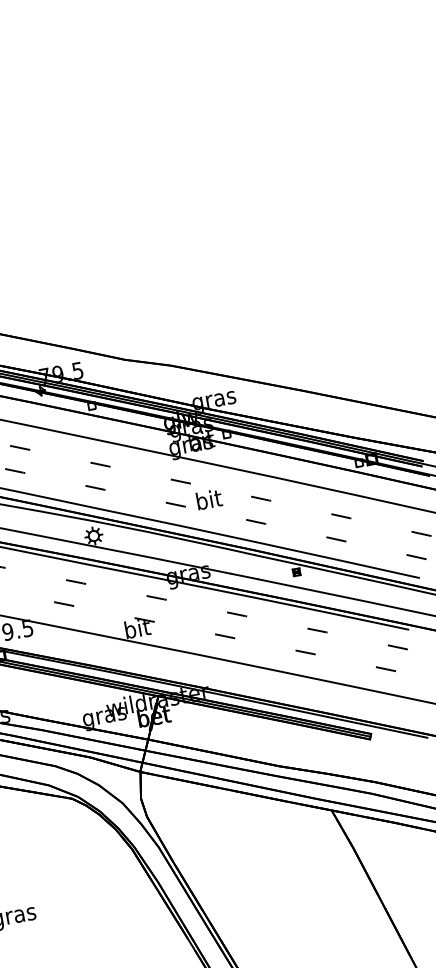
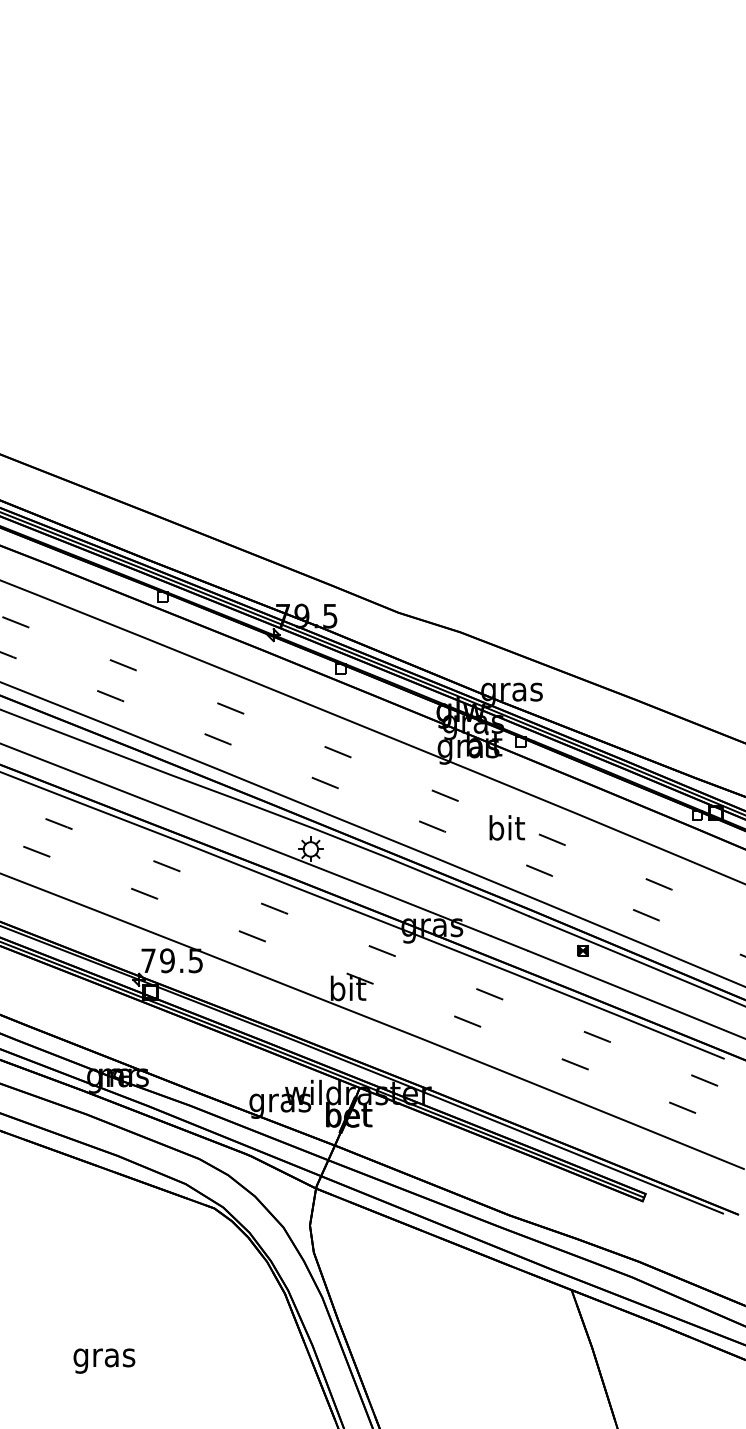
text: (208, 499) -> (506, 827), moved

